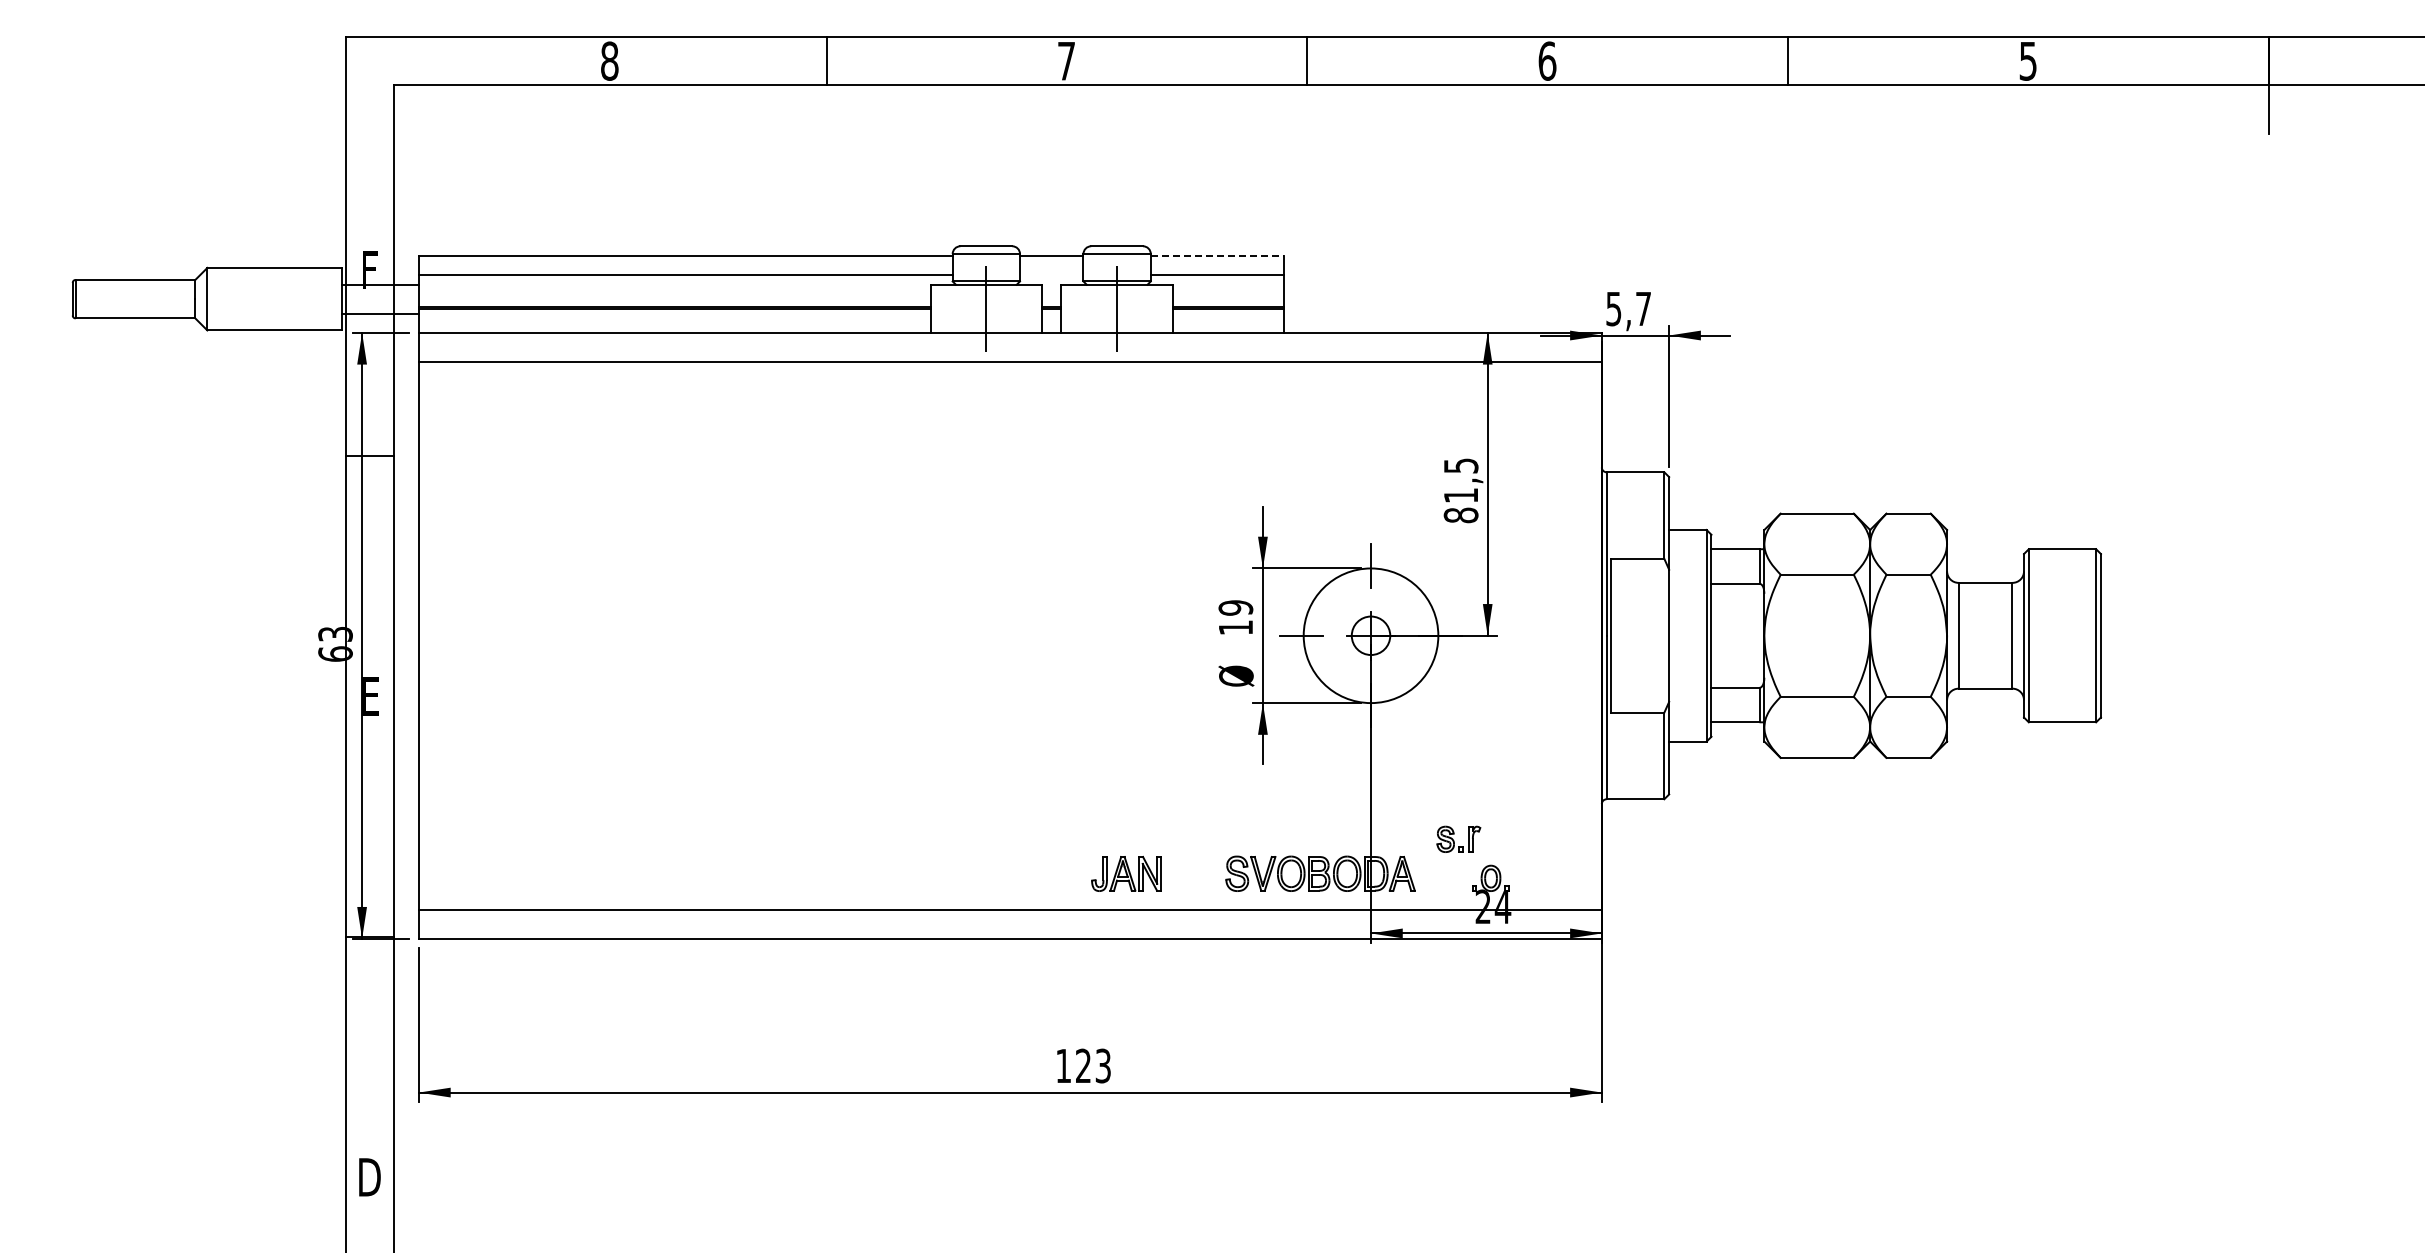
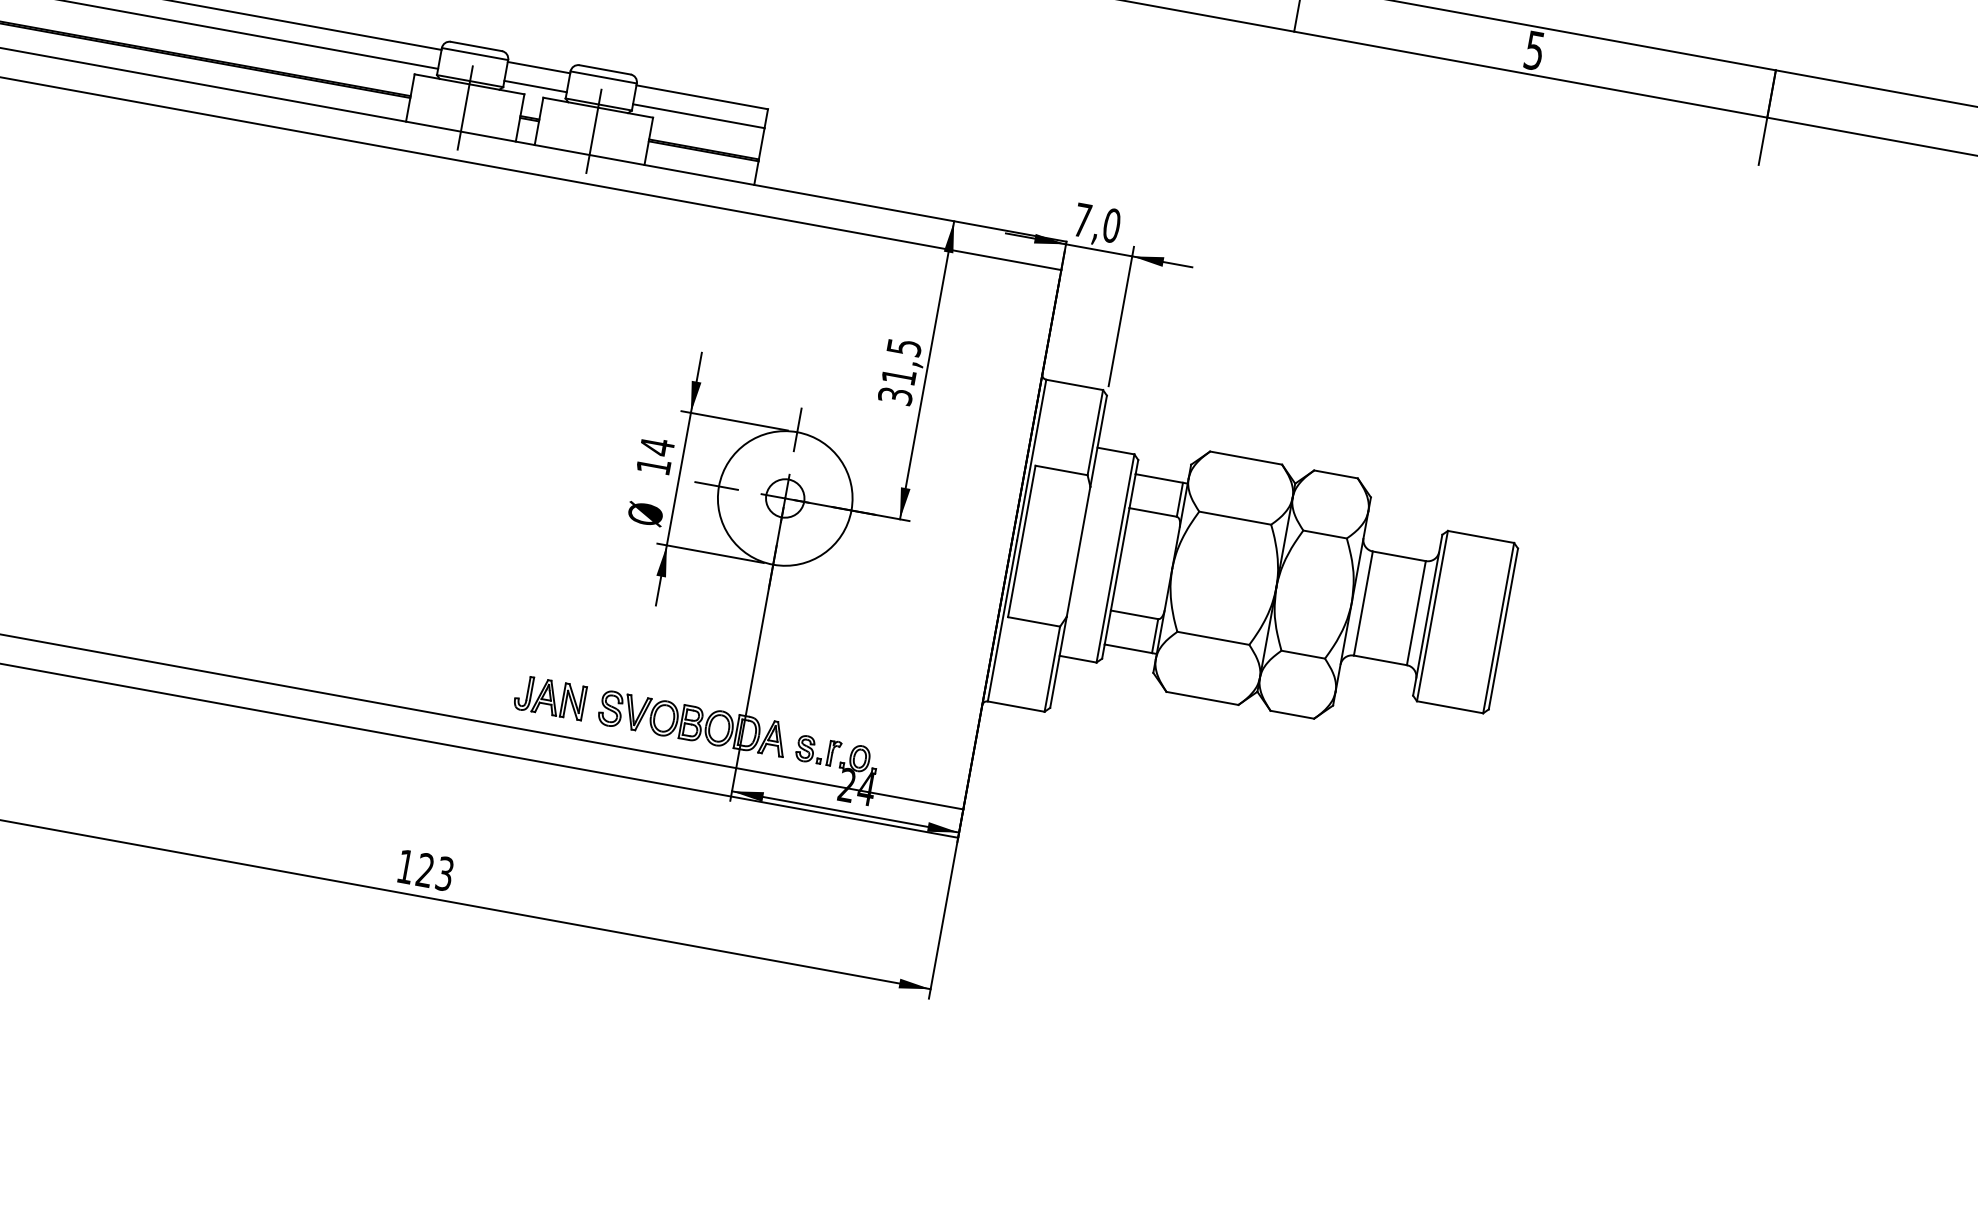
line: (1217, 255) -> (702, 96), dashed -> solid
line: (1051, 275) -> (535, 86), added
text: (1628, 308) -> (1097, 222), 5,7 -> 7,0
text: (1460, 515) -> (894, 396), 81,5 -> 31,5
text: (1235, 607) -> (656, 446), 19 -> 14
part: (1458, 838) -> (818, 750), moved
part: (1126, 873) -> (550, 697), moved

